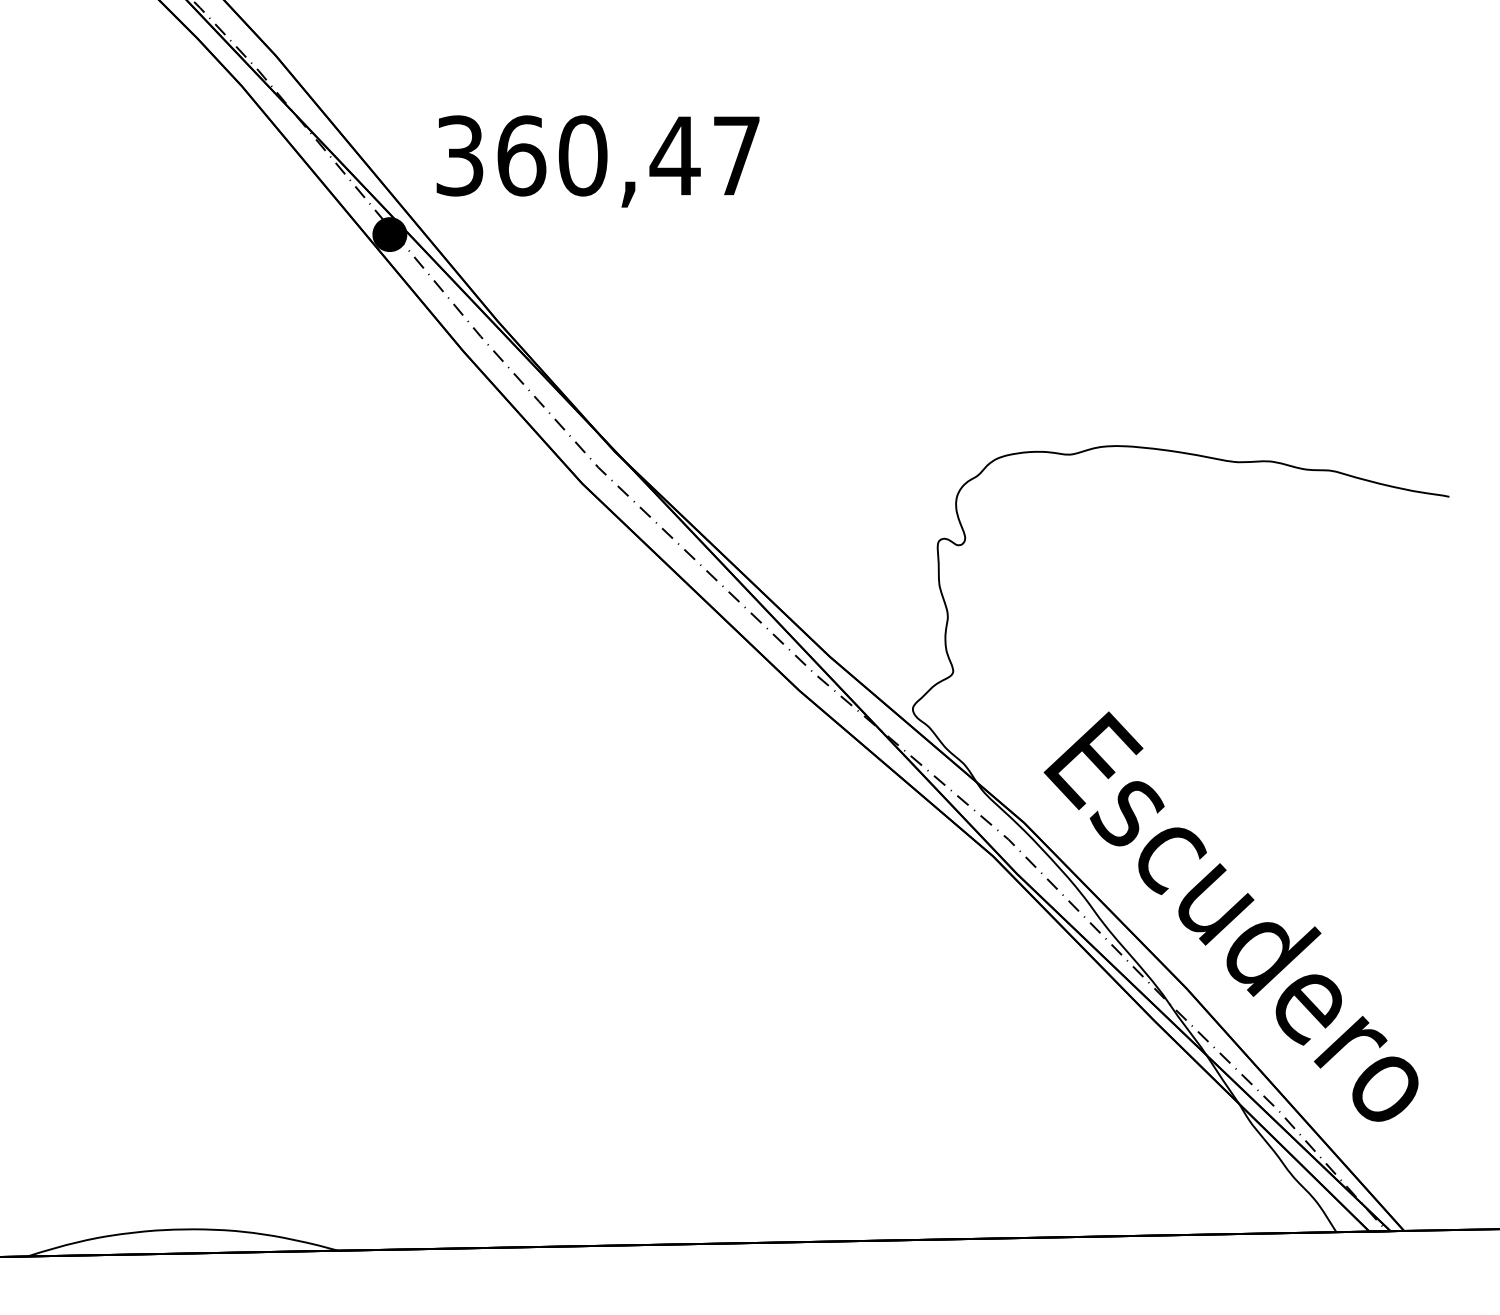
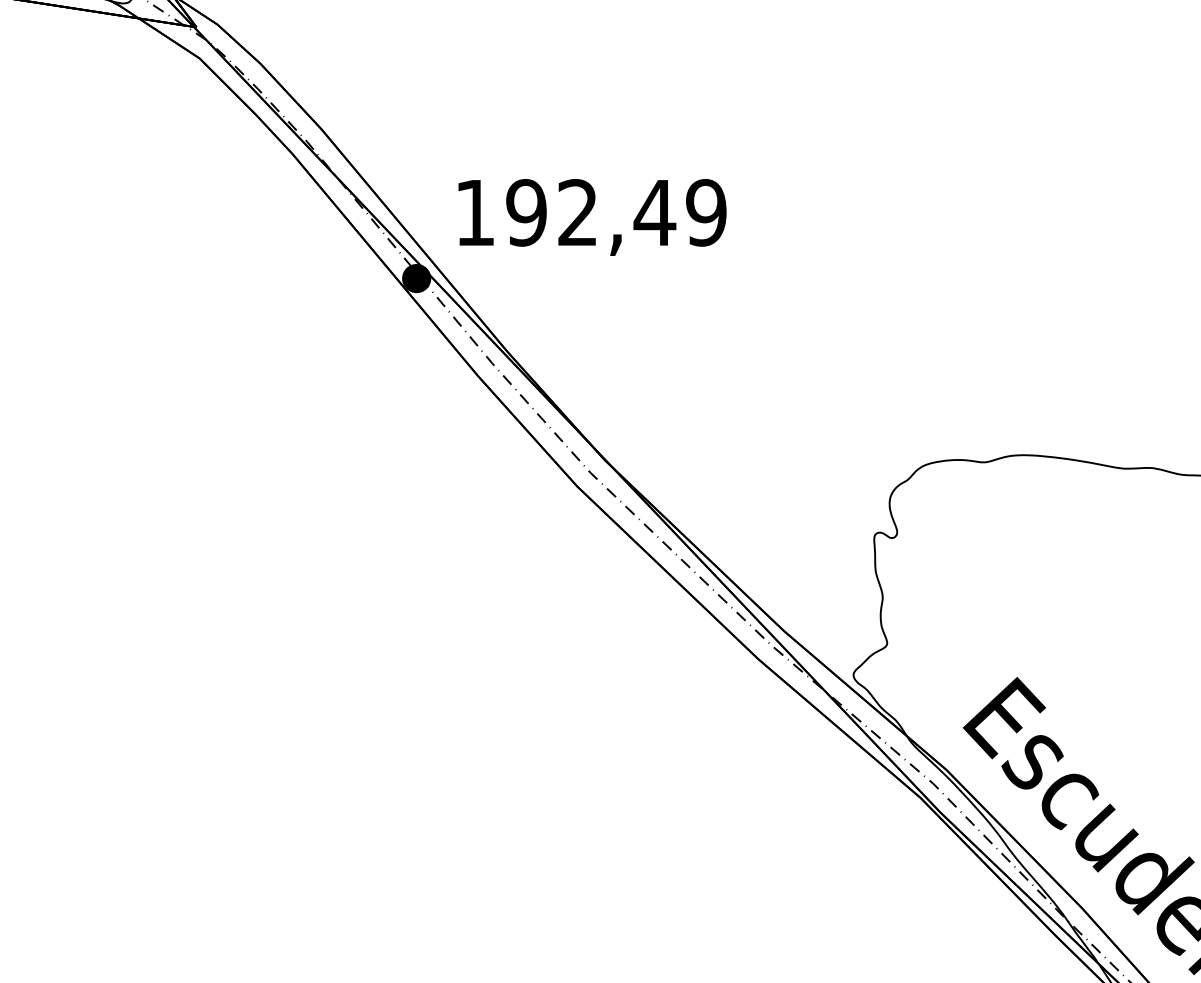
text: (598, 155) -> (590, 212), 360,47 -> 192,49

